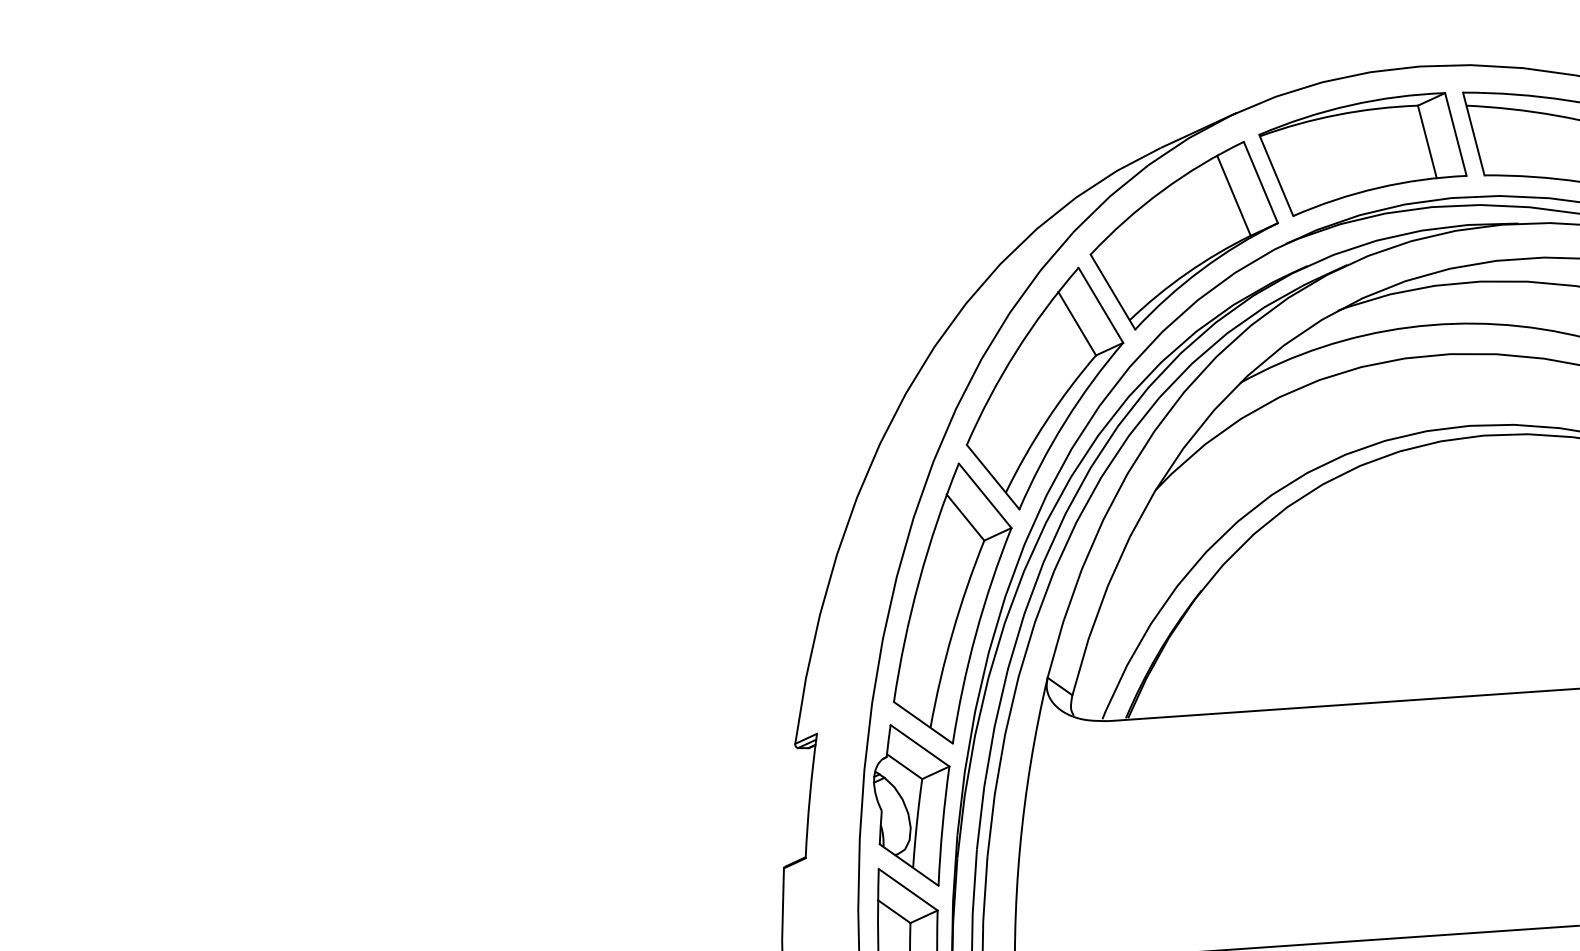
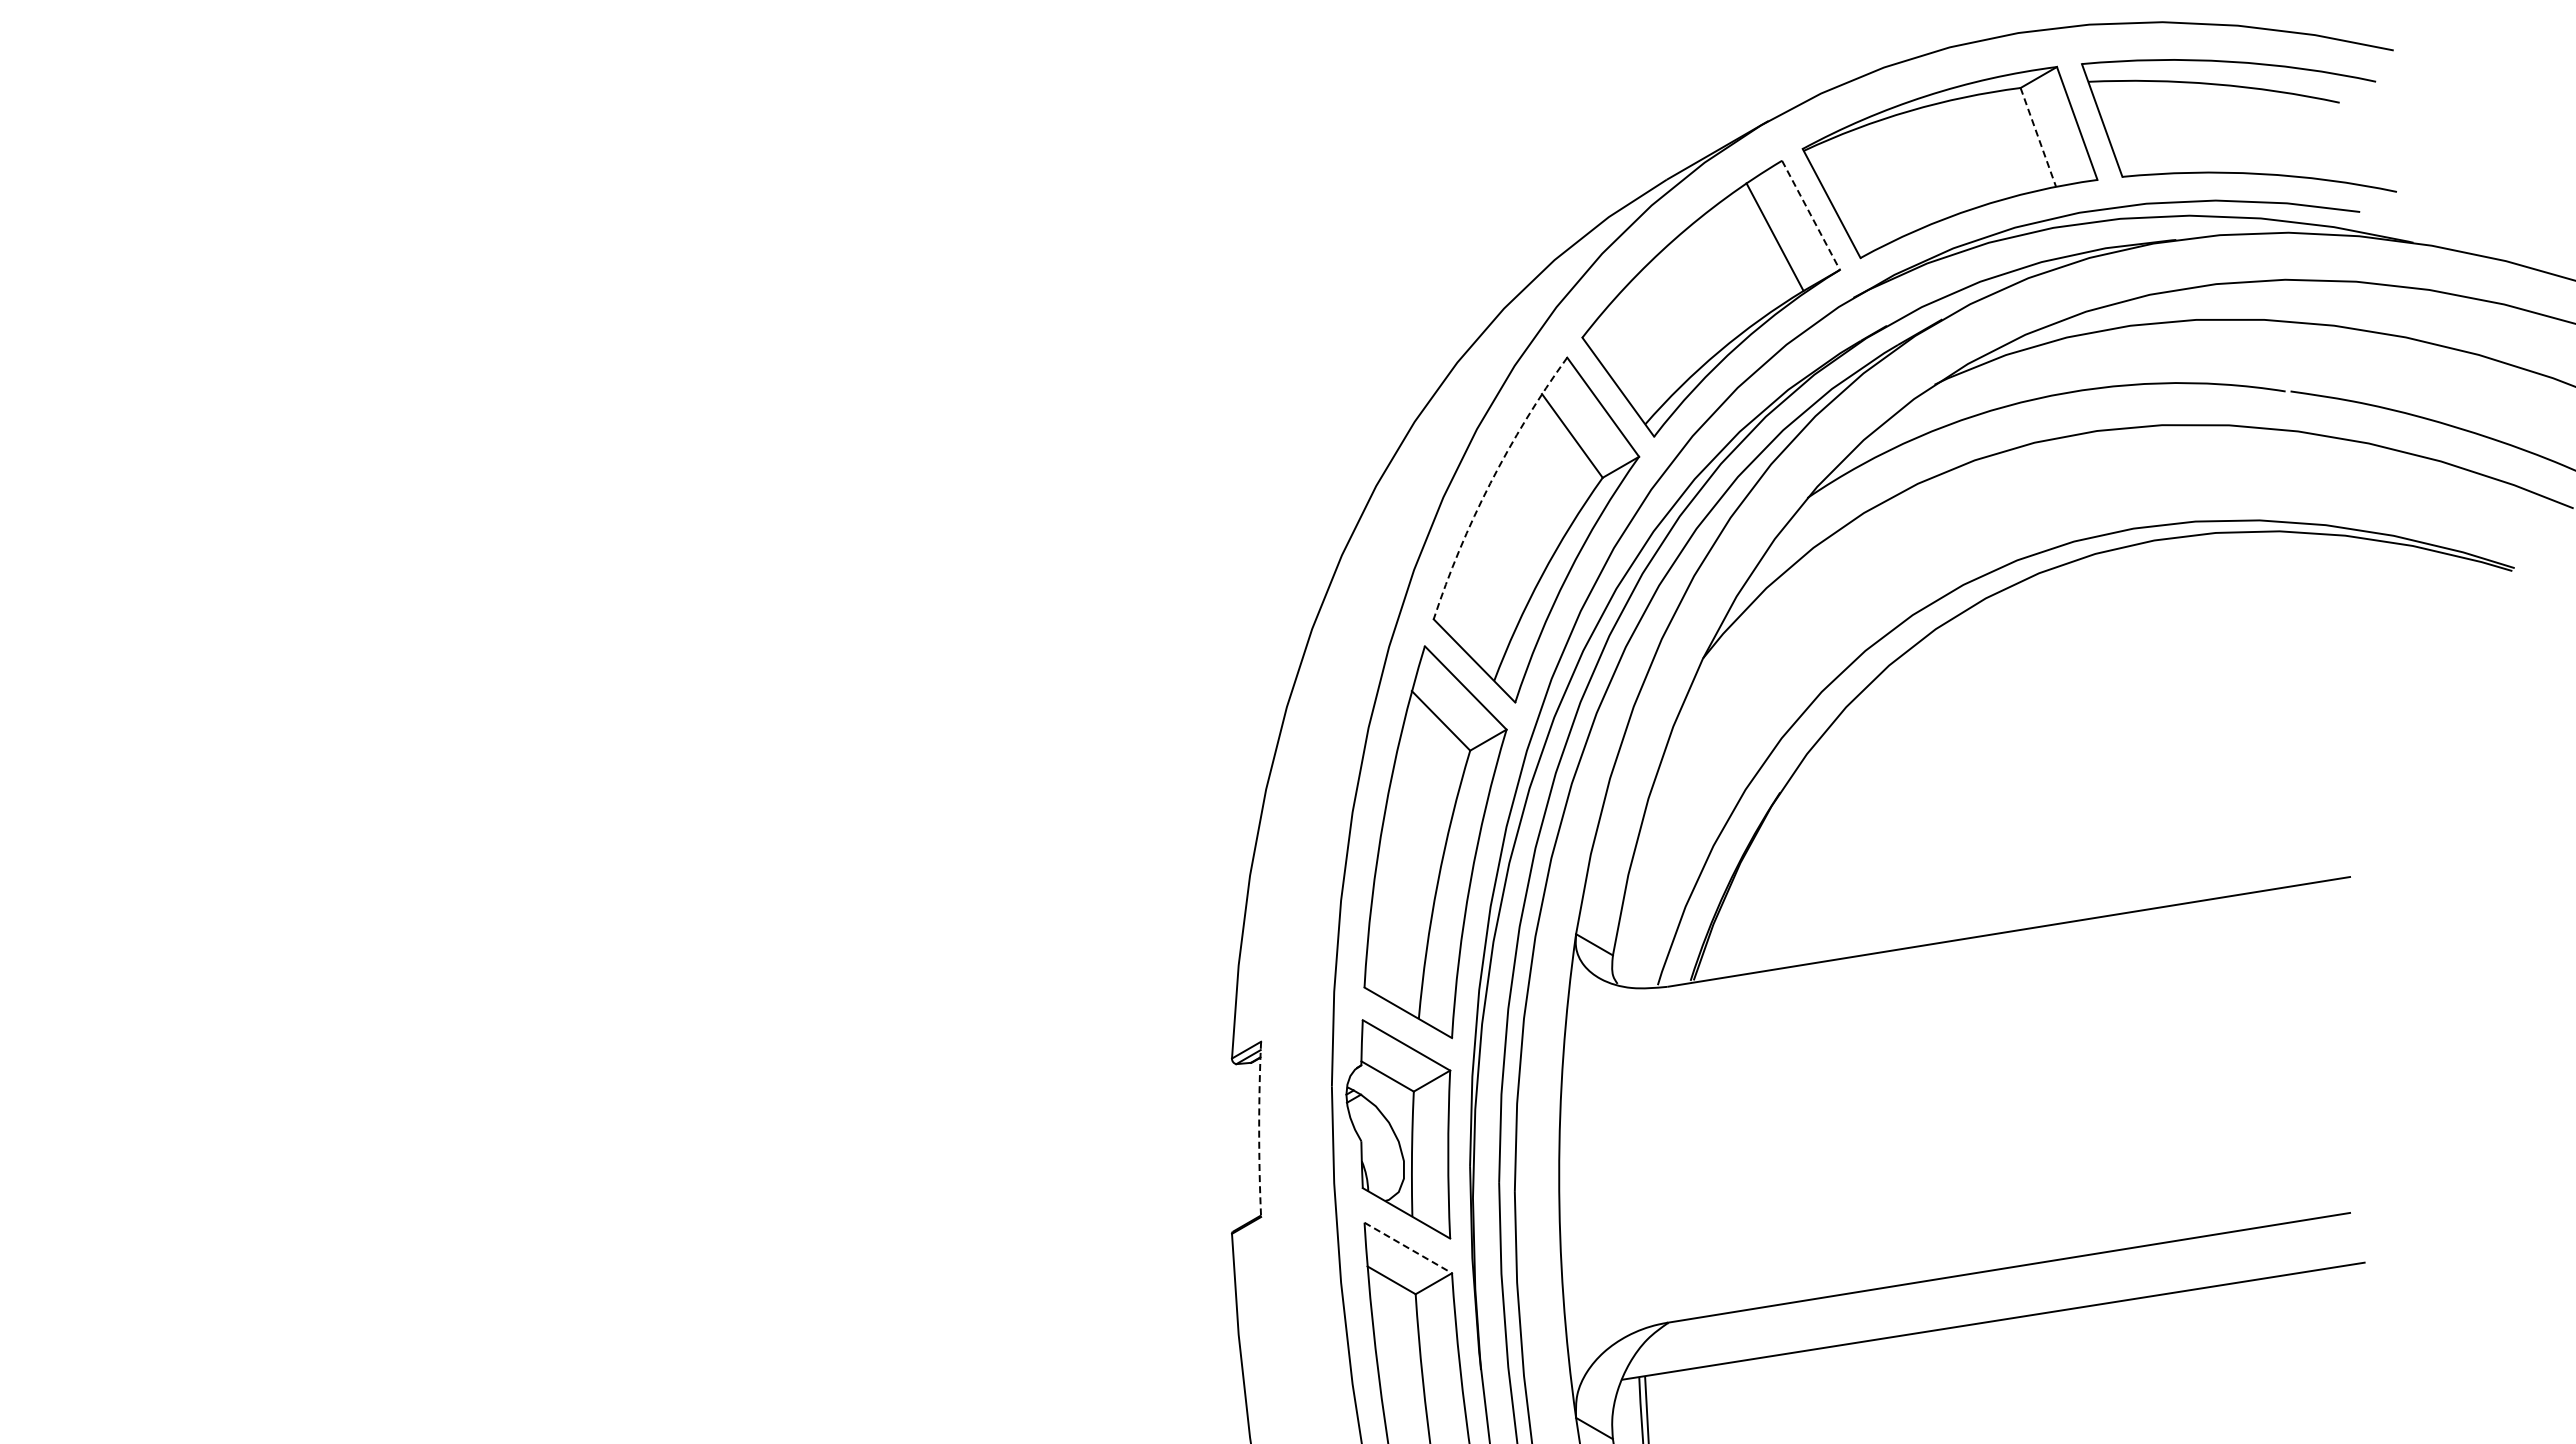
line: (1427, 141) -> (2038, 137), solid -> dashed
line: (1261, 182) -> (1811, 215), solid -> dashed
arc: (1015, 352) -> (1490, 483), solid -> dashed
arc: (810, 796) -> (1259, 1129), solid -> dashed
line: (908, 889) -> (1408, 1247), solid -> dashed

